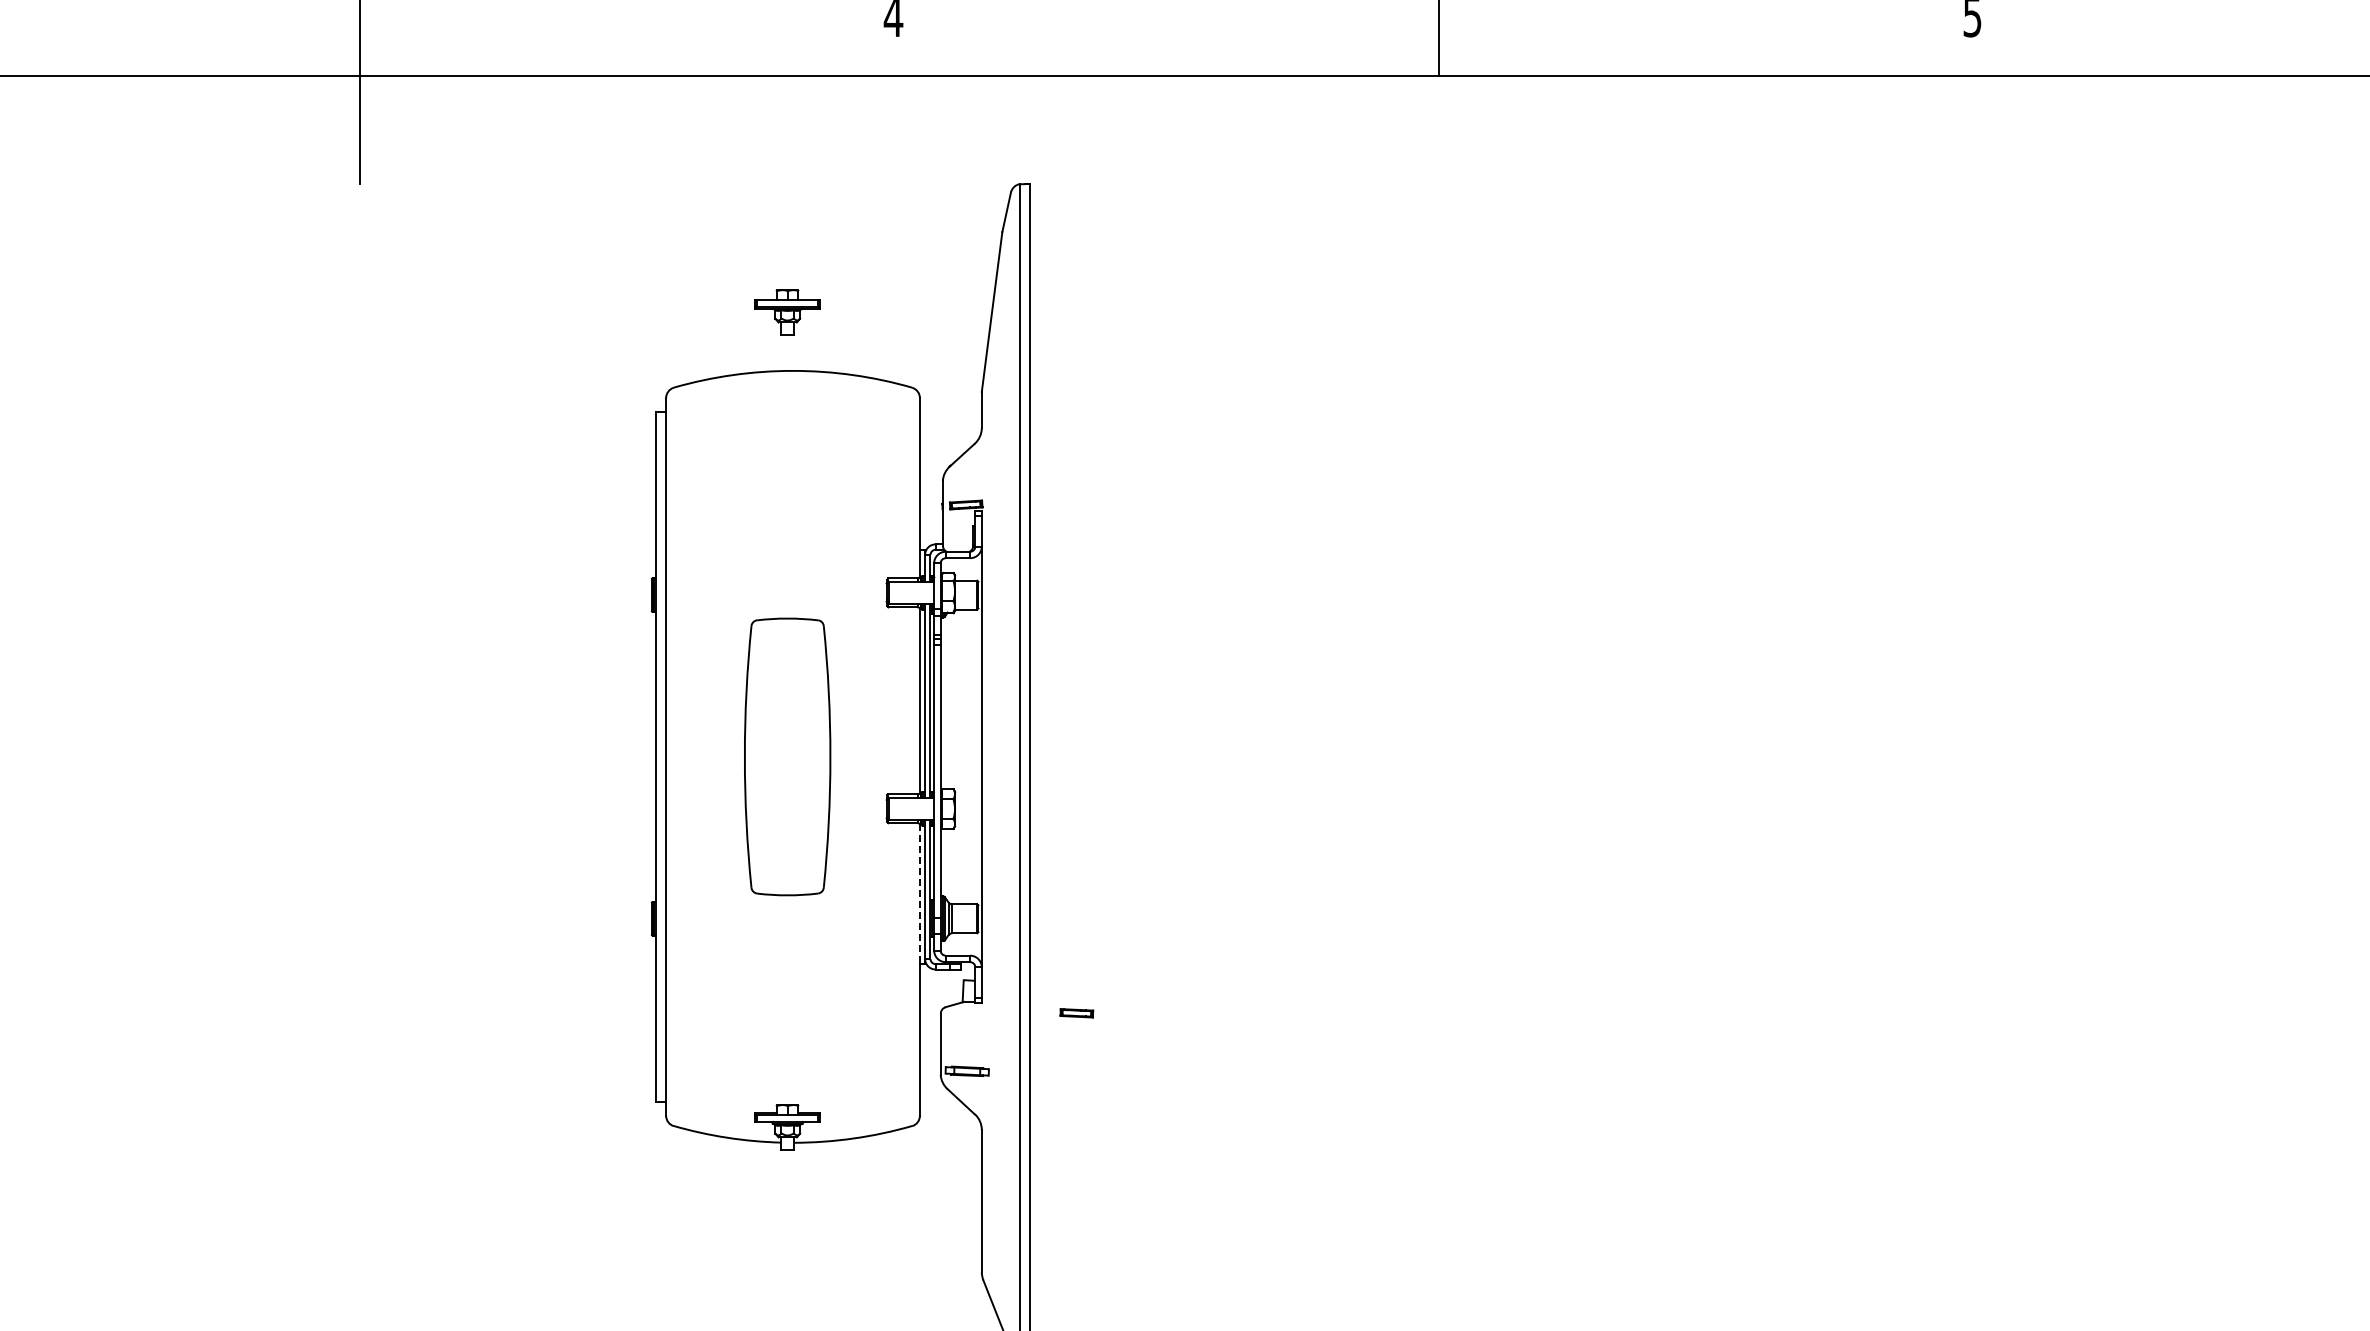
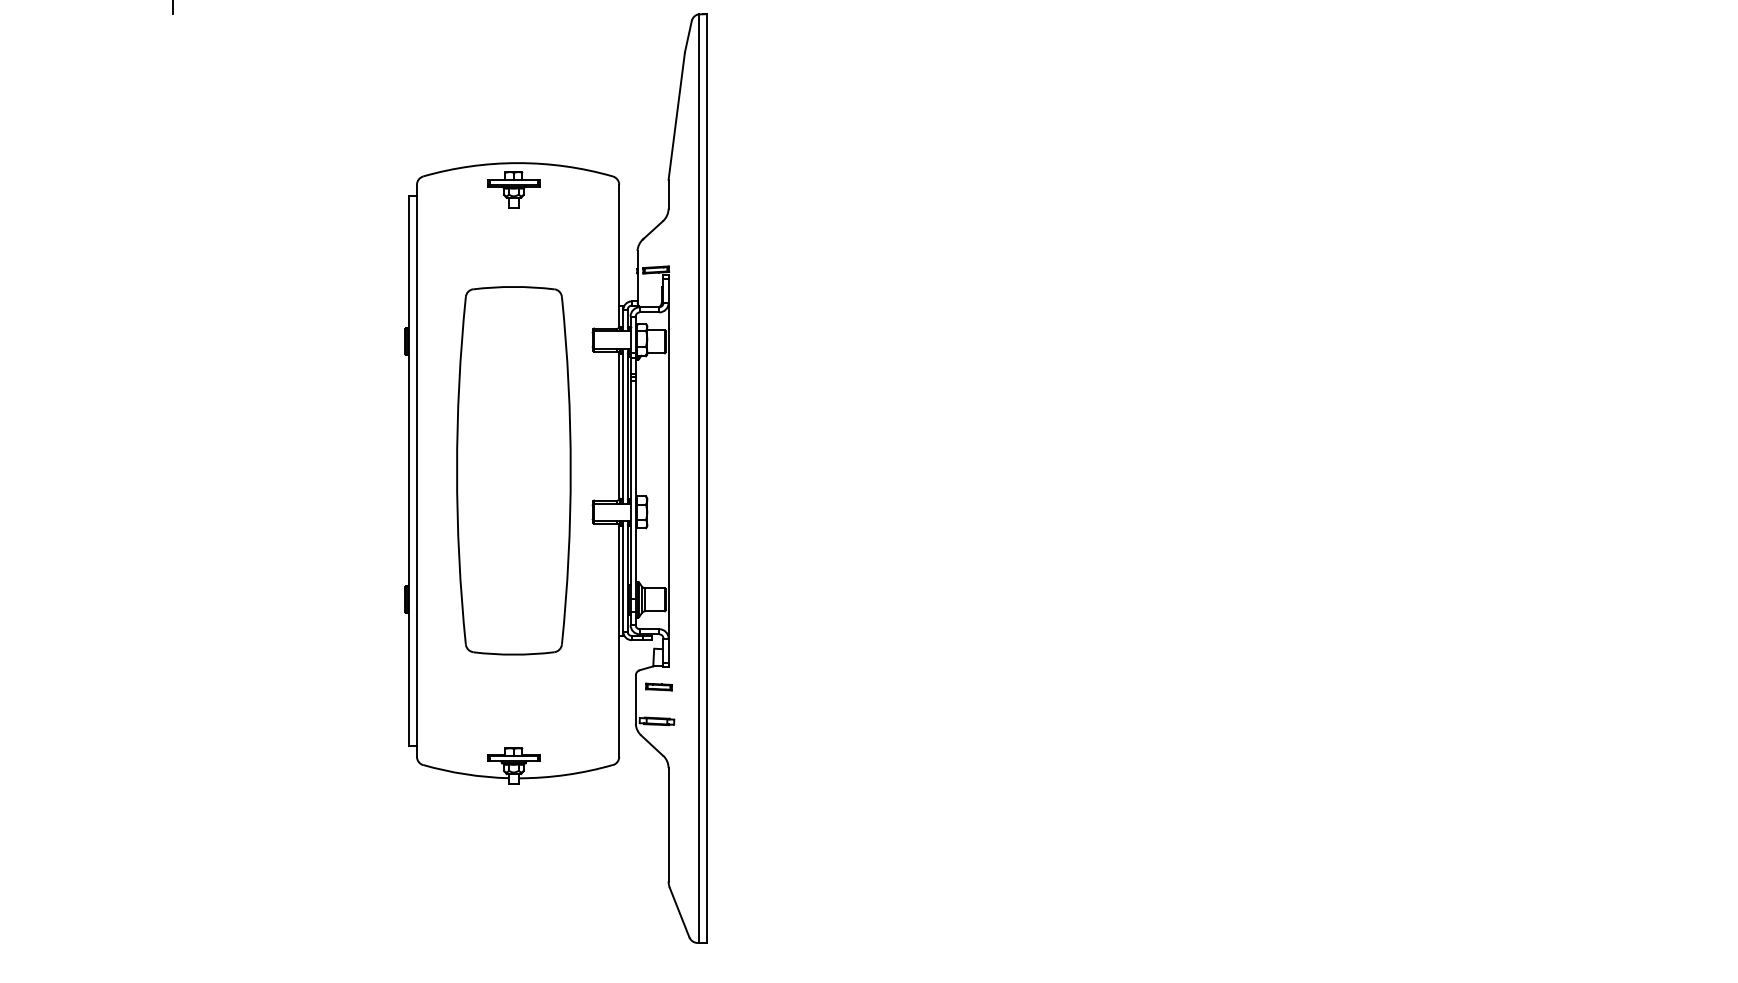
part: (787, 312) -> (513, 189), moved
part: (787, 756) -> (513, 470), size x1.67
line: (919, 894) -> (618, 580), dashed -> solid
part: (1076, 1013) -> (658, 687), moved

